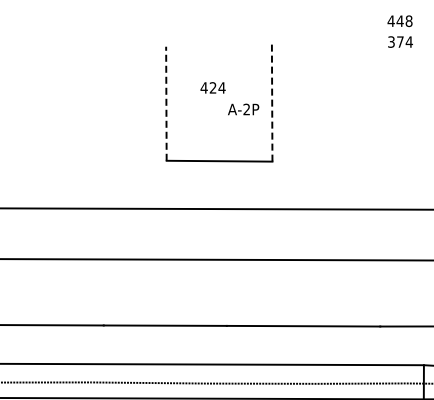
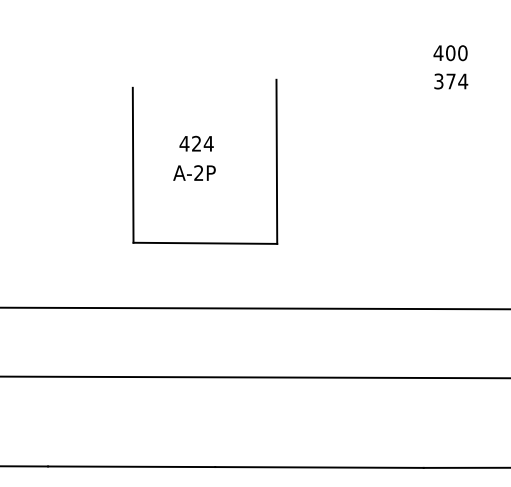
text: (404, 21) -> (456, 53), 448 -> 400
line: (272, 100) -> (277, 160), dashed -> solid
line: (166, 103) -> (133, 164), dashed -> solid
text: (243, 109) -> (194, 173), moved

